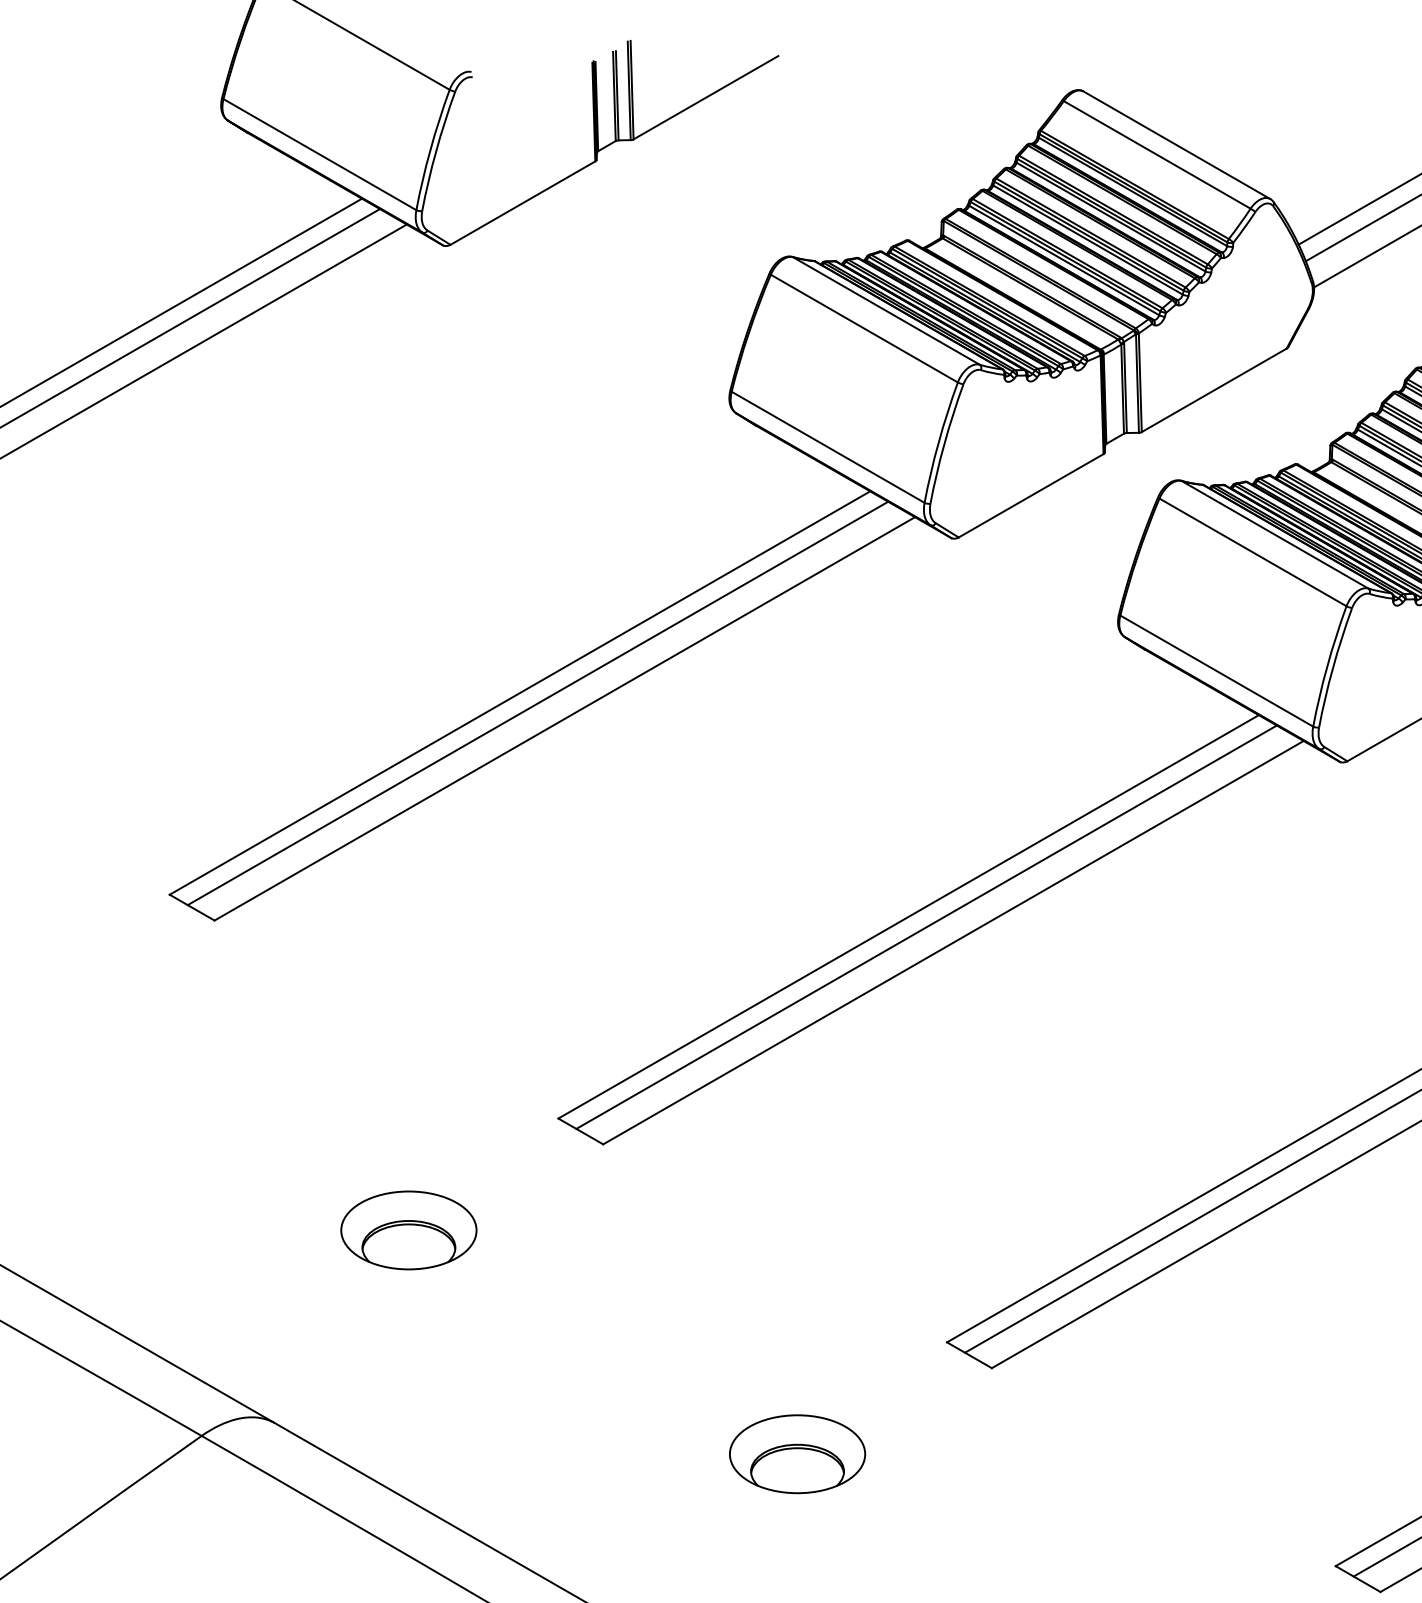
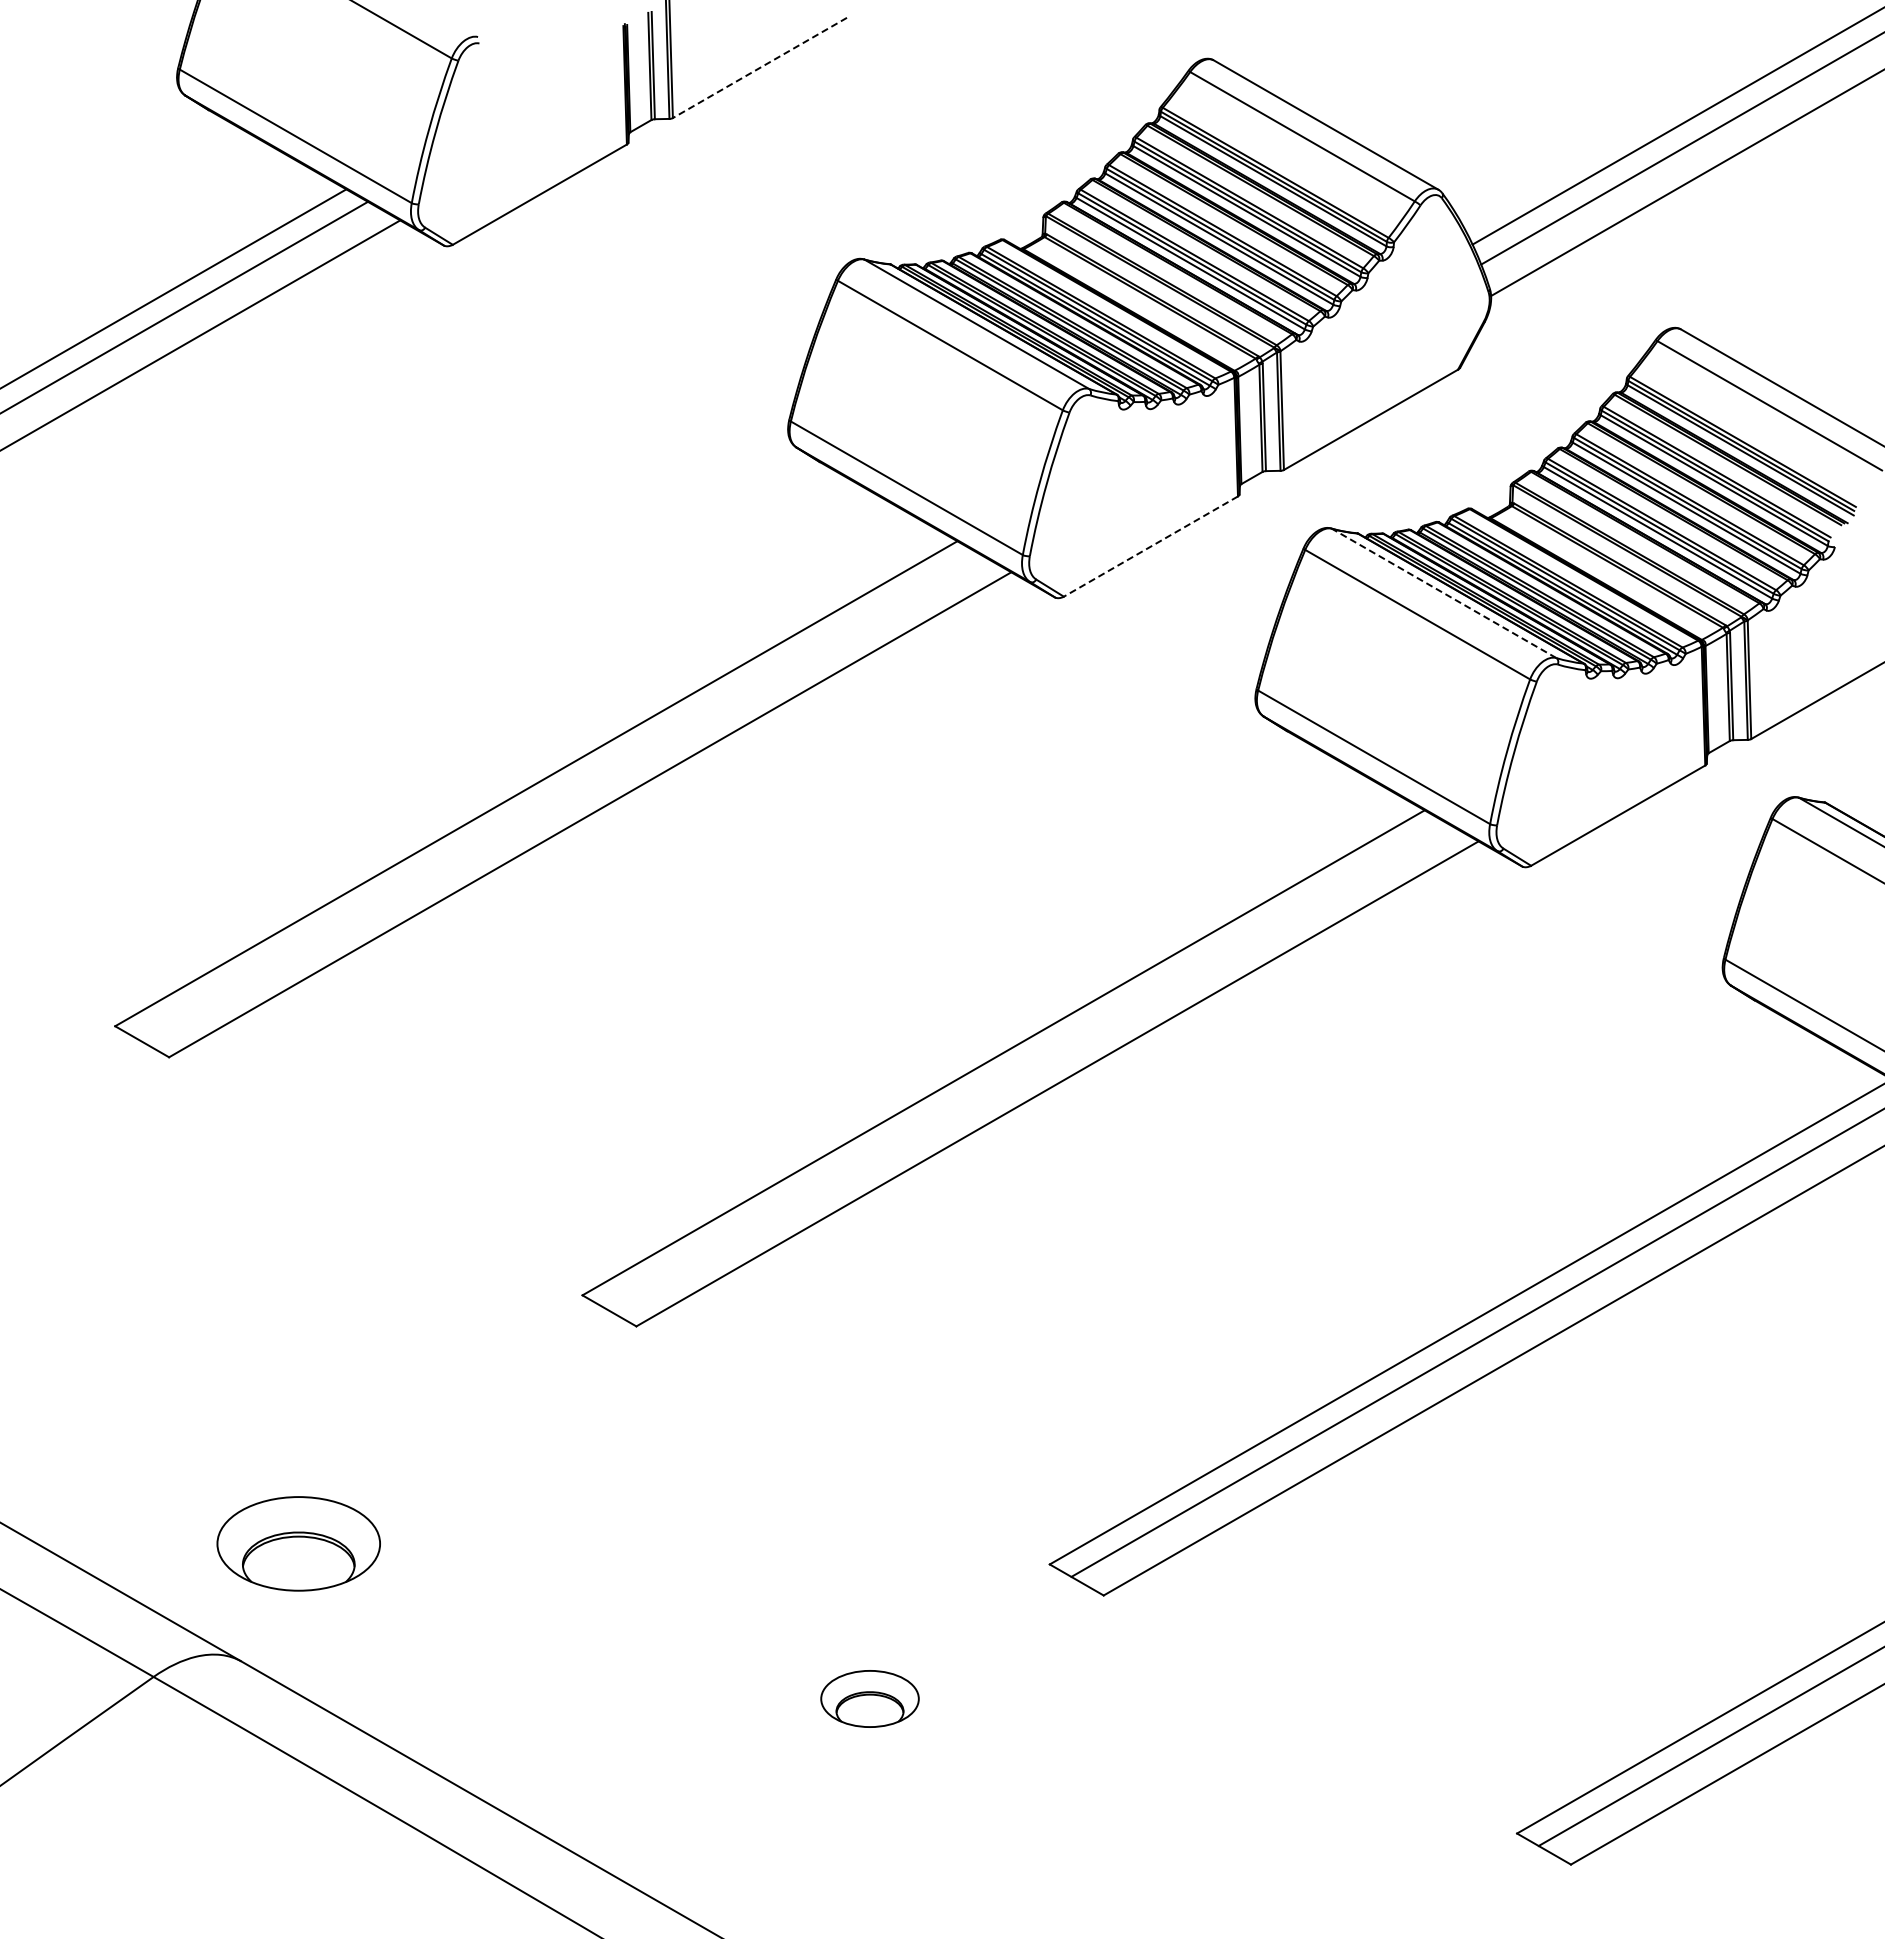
line: (705, 98) -> (759, 68), solid -> dashed
line: (1030, 495) -> (1150, 546), solid -> dashed
line: (1275, 534) -> (1444, 593), solid -> dashed
line: (537, 702) -> (557, 795), removed
line: (926, 926) -> (1025, 1064), removed
part: (408, 1230) -> (298, 1543), moved
part: (797, 1453) -> (869, 1698), size x0.6

